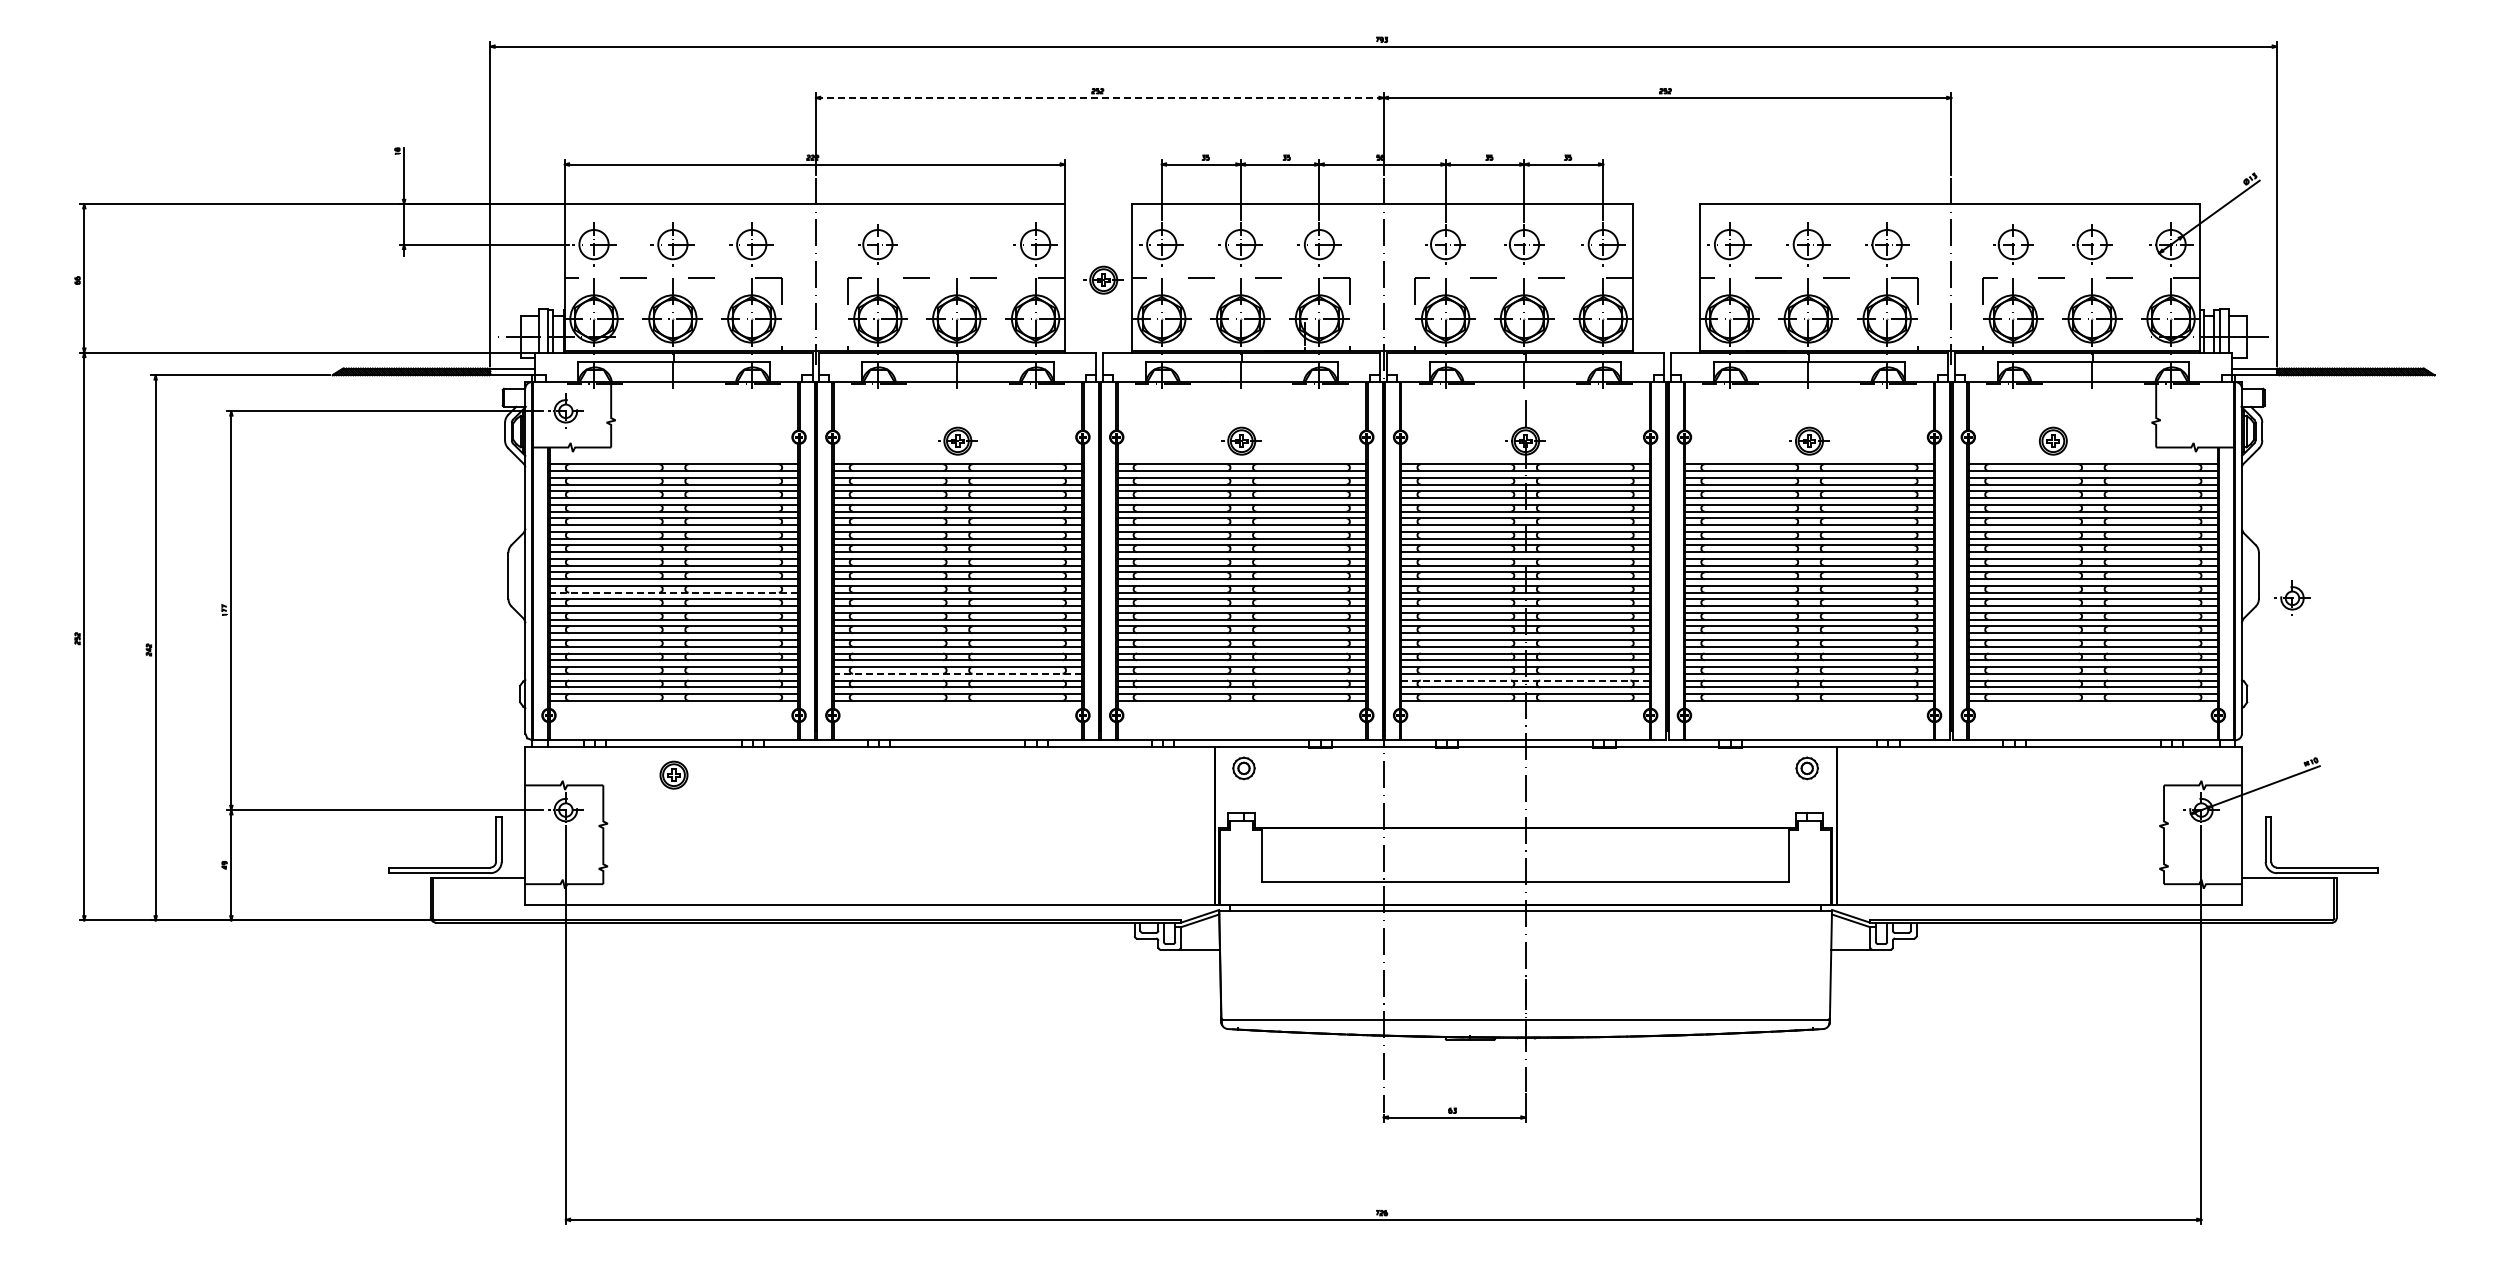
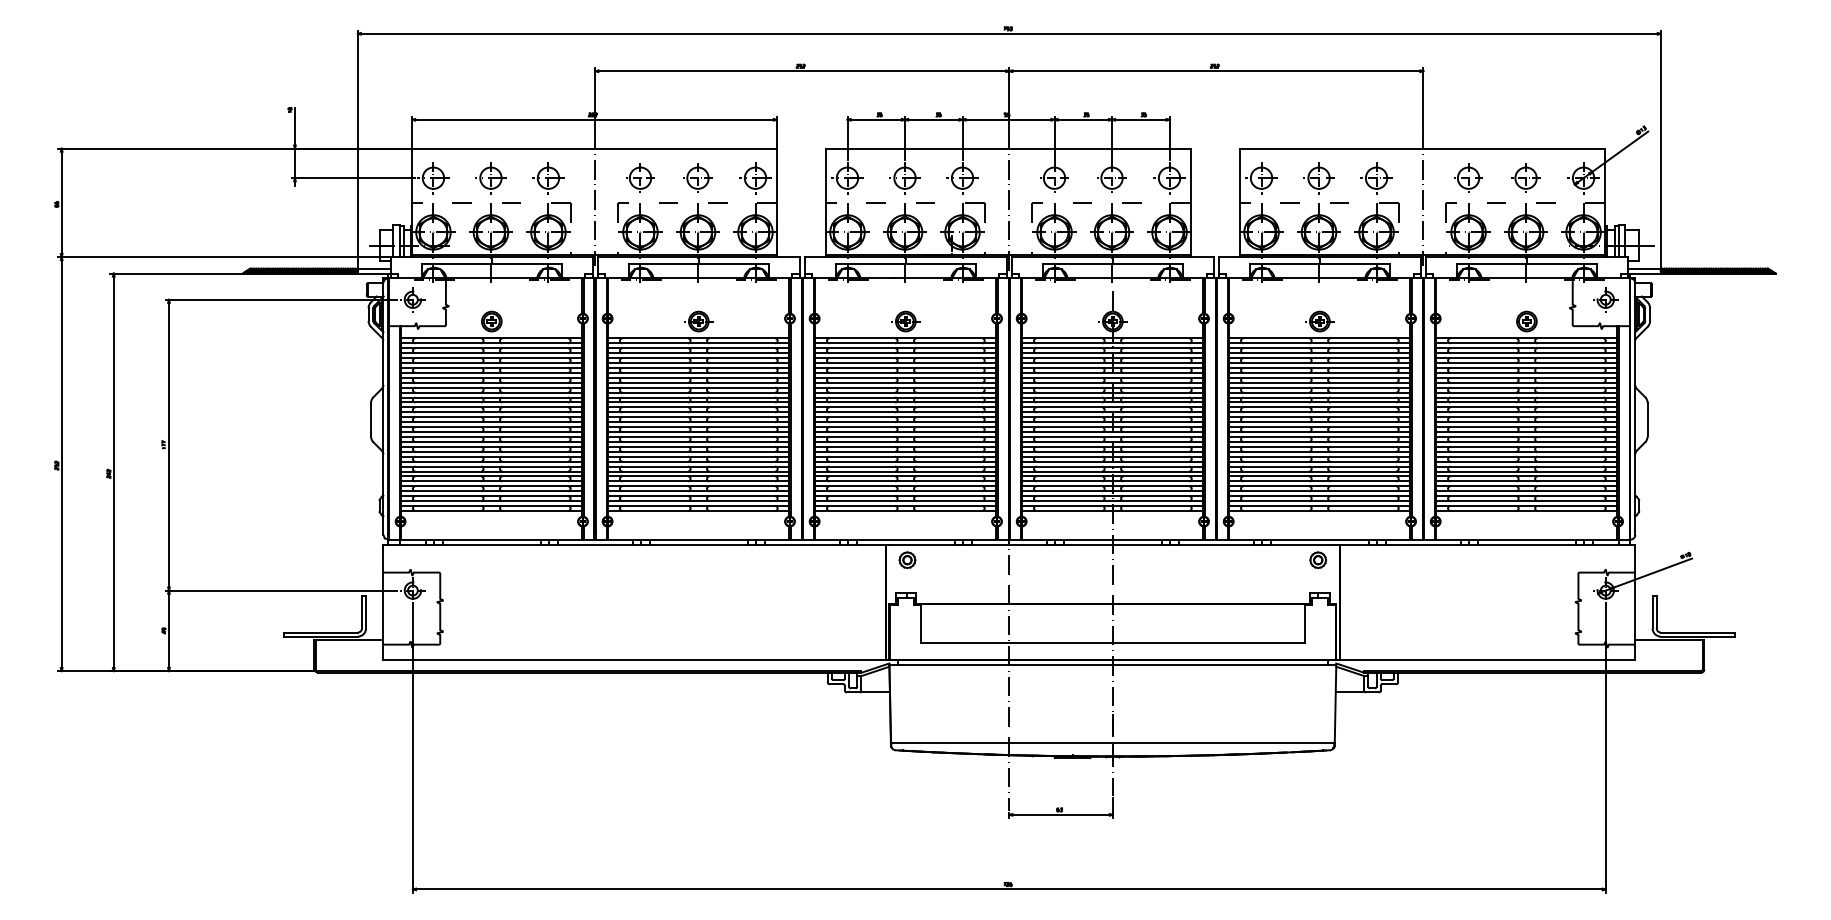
line: (1099, 97) -> (802, 70), dashed -> solid
part: (956, 244) -> (697, 178), added
part: (1103, 279) -> (805, 203), removed
part: (2053, 440) -> (1527, 321), moved
line: (673, 592) -> (491, 431), dashed -> solid
part: (2292, 597) -> (1605, 299), moved
line: (957, 673) -> (698, 490), dashed -> solid
line: (1525, 680) -> (1112, 496), dashed -> solid
part: (673, 774) -> (491, 321), moved

